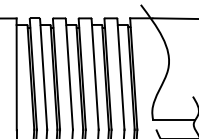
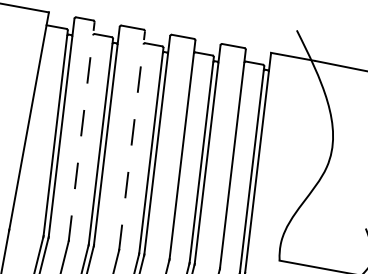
line: (43, 74) -> (81, 131), solid -> dashed
line: (69, 74) -> (132, 140), solid -> dashed

